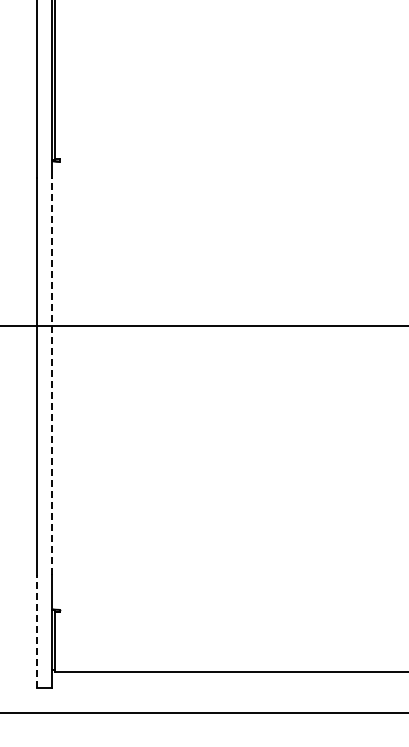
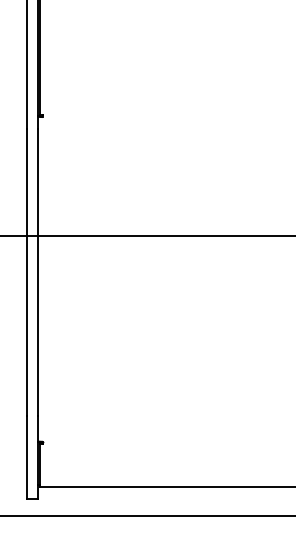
line: (52, 376) -> (37, 272), dashed -> solid
line: (37, 631) -> (26, 457), dashed -> solid

